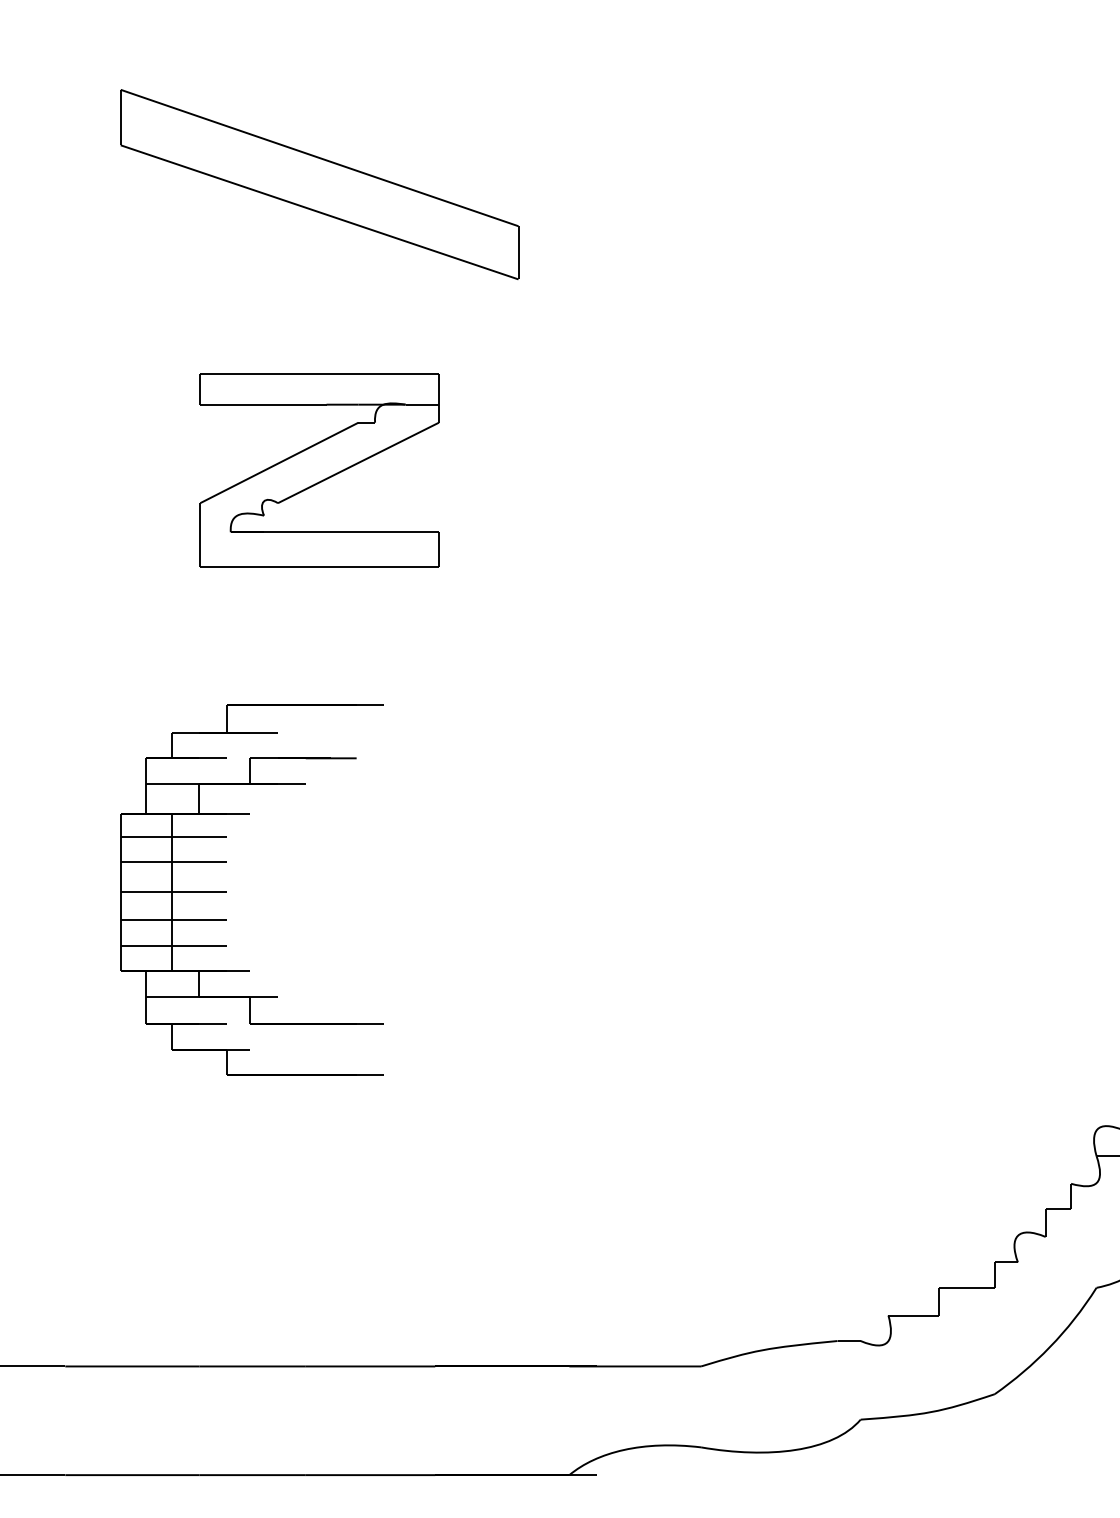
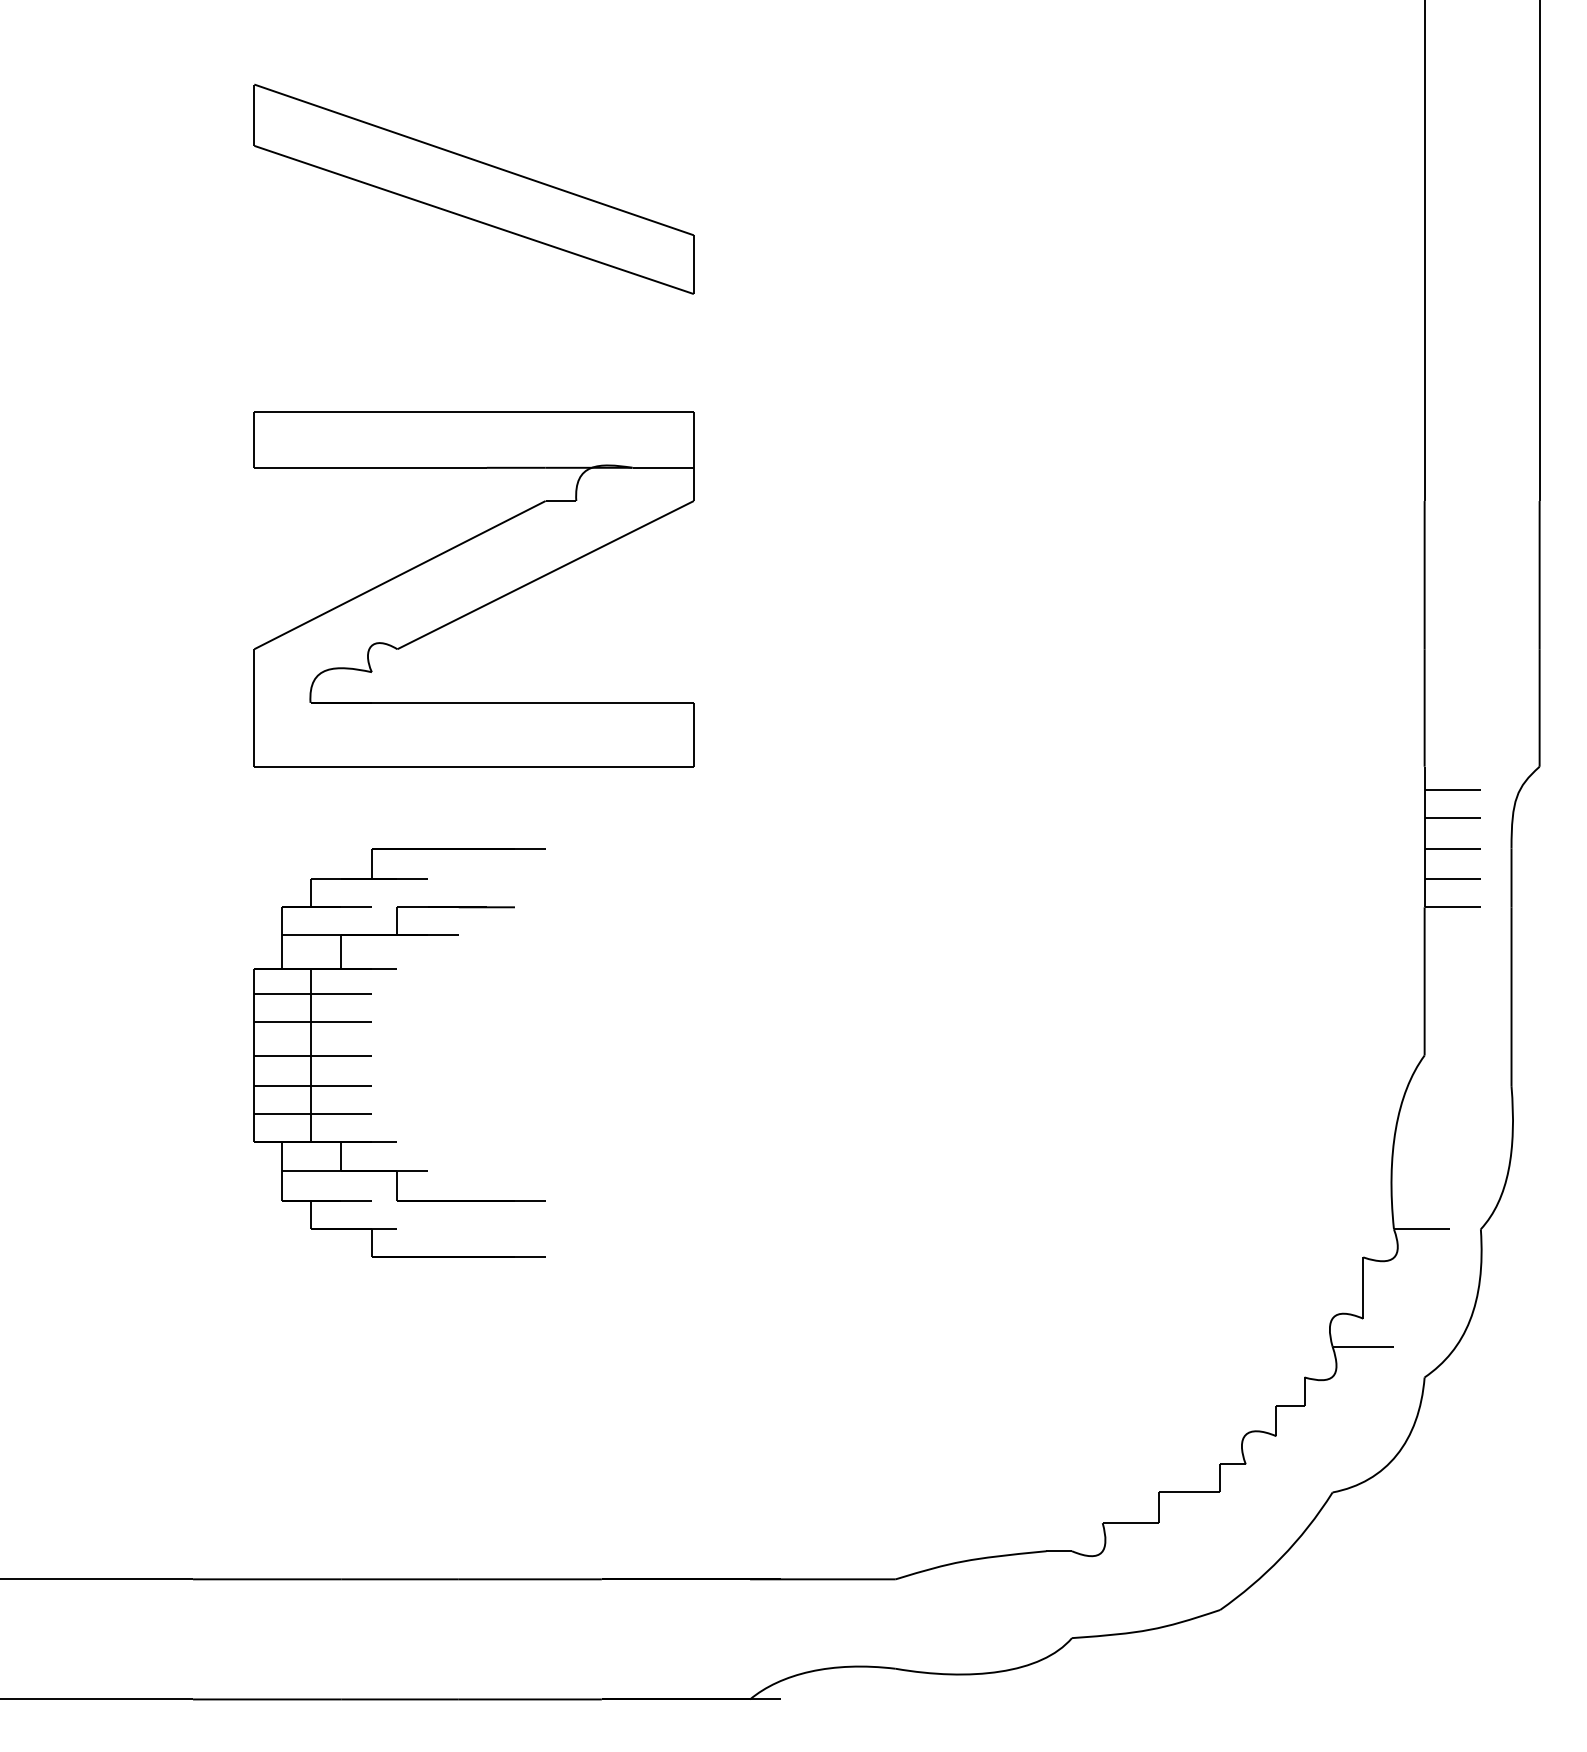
part: (319, 183) -> (473, 188), moved
part: (319, 470) -> (473, 589), size x1.67

